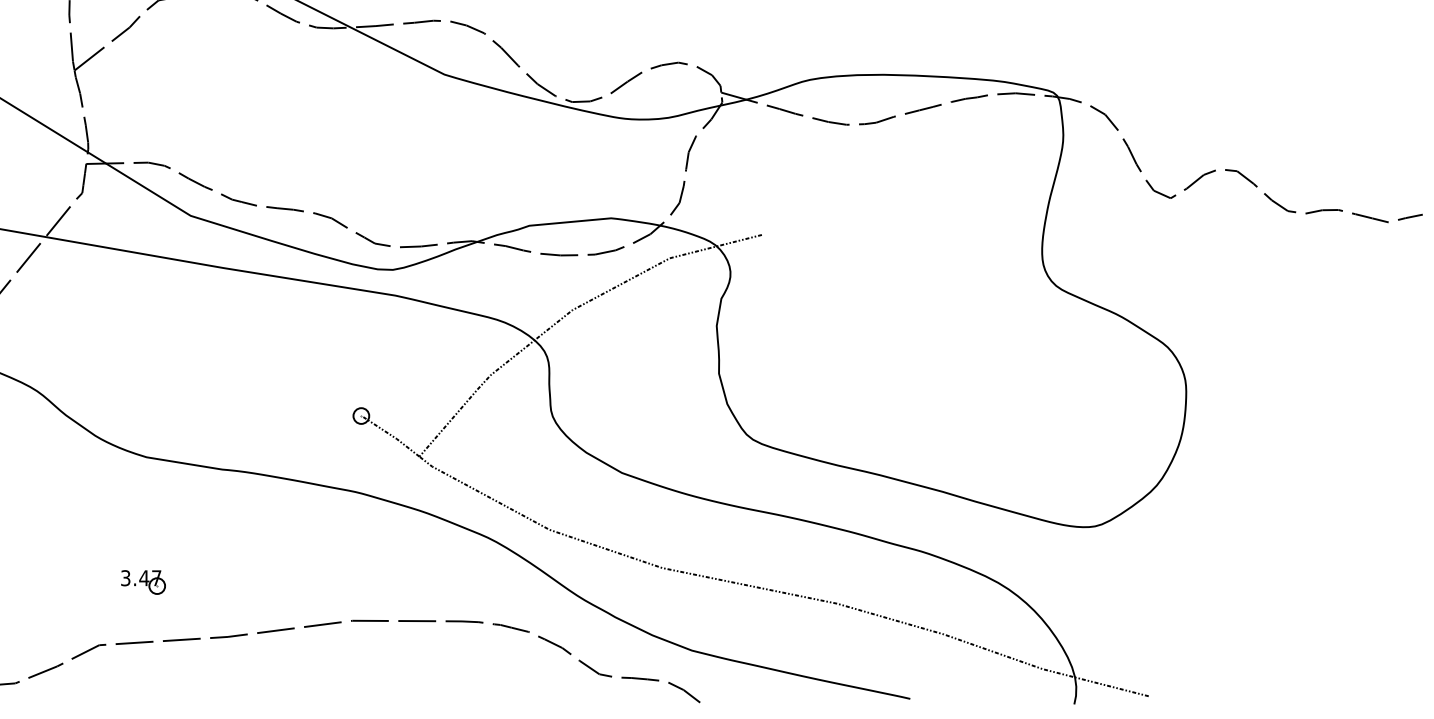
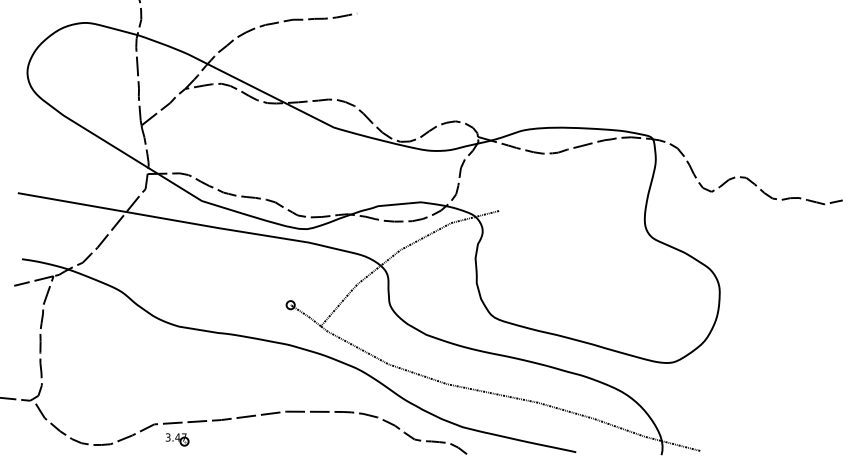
part: (143, 582) -> (177, 439), moved

